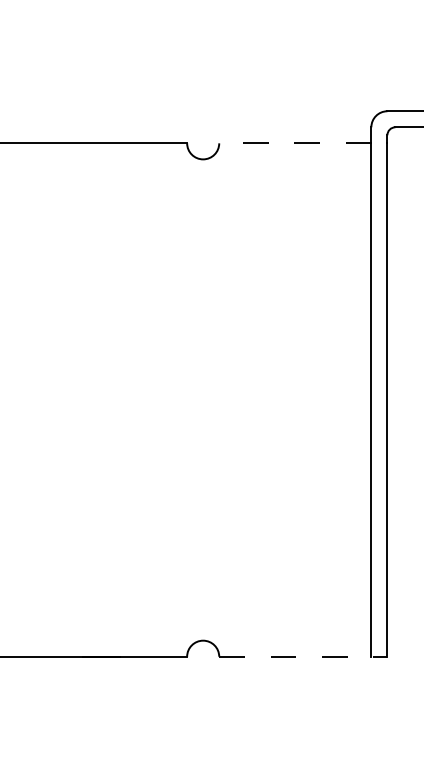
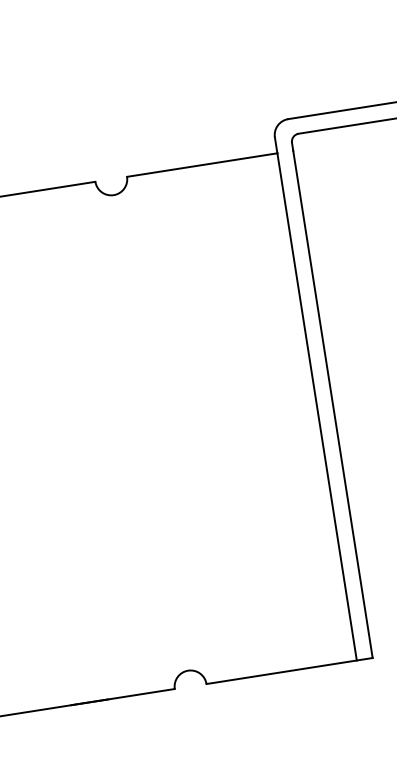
line: (294, 143) -> (201, 165), dashed -> solid
line: (303, 656) -> (289, 670), dashed -> solid

